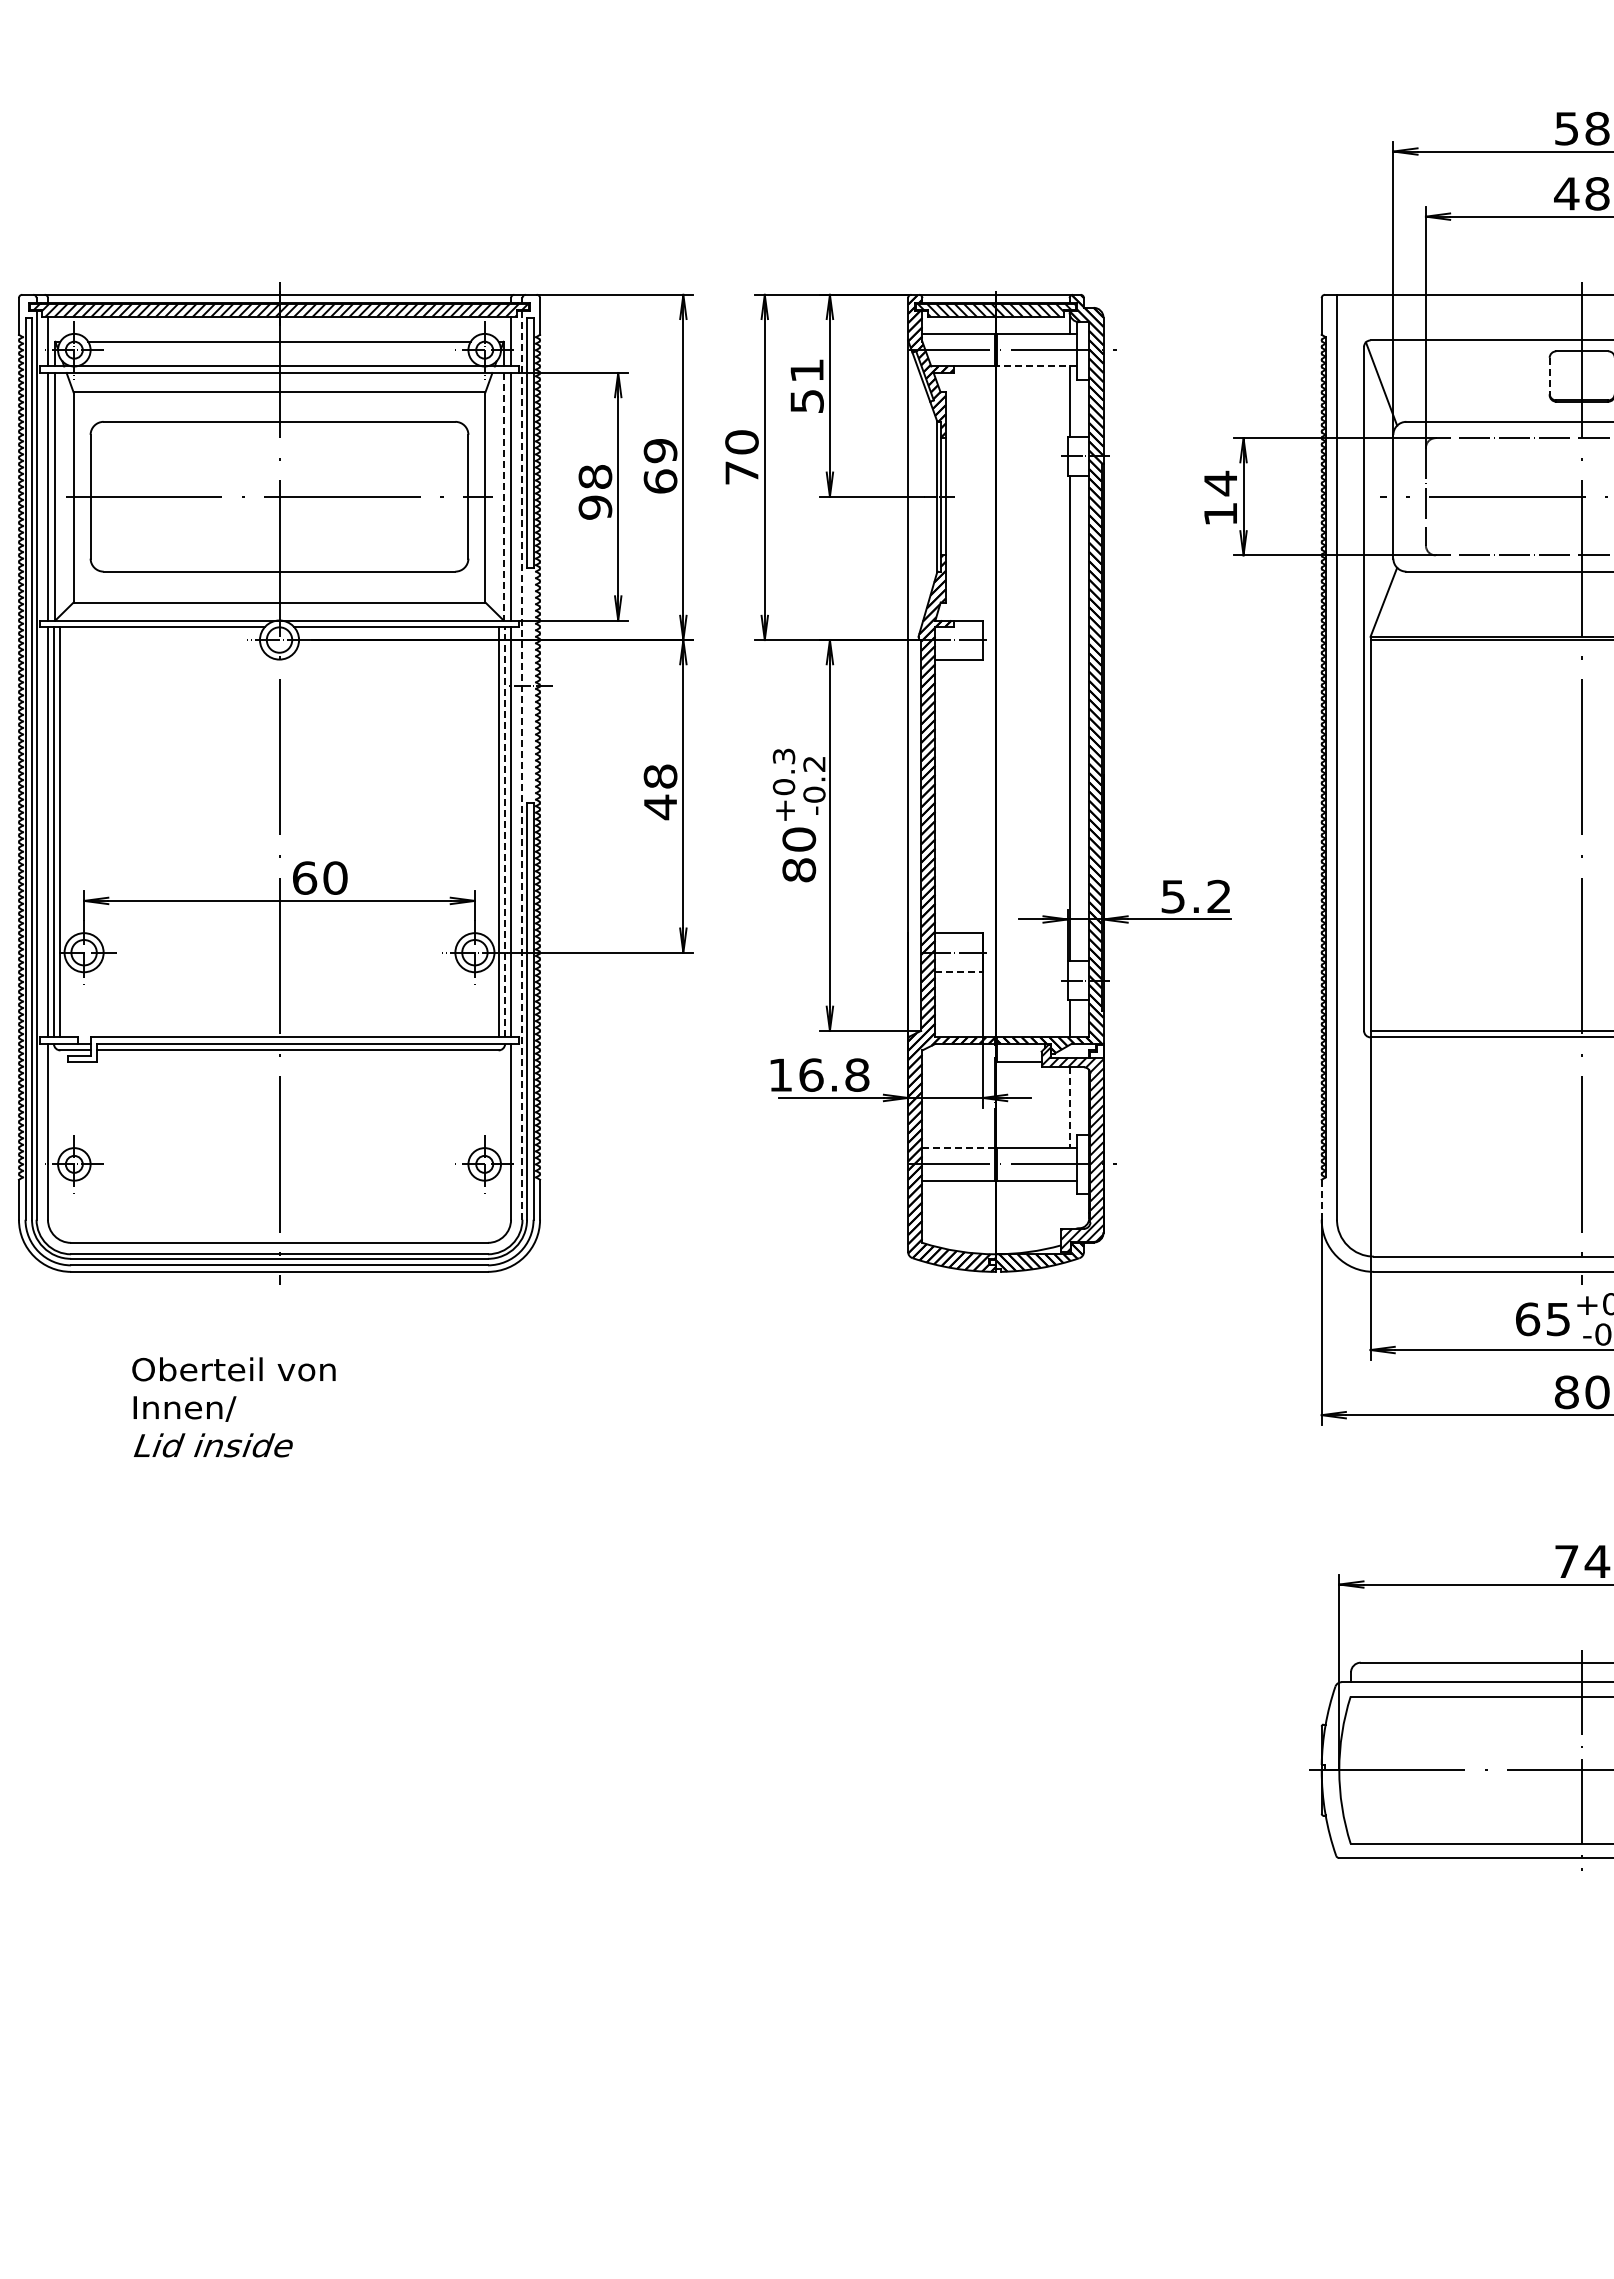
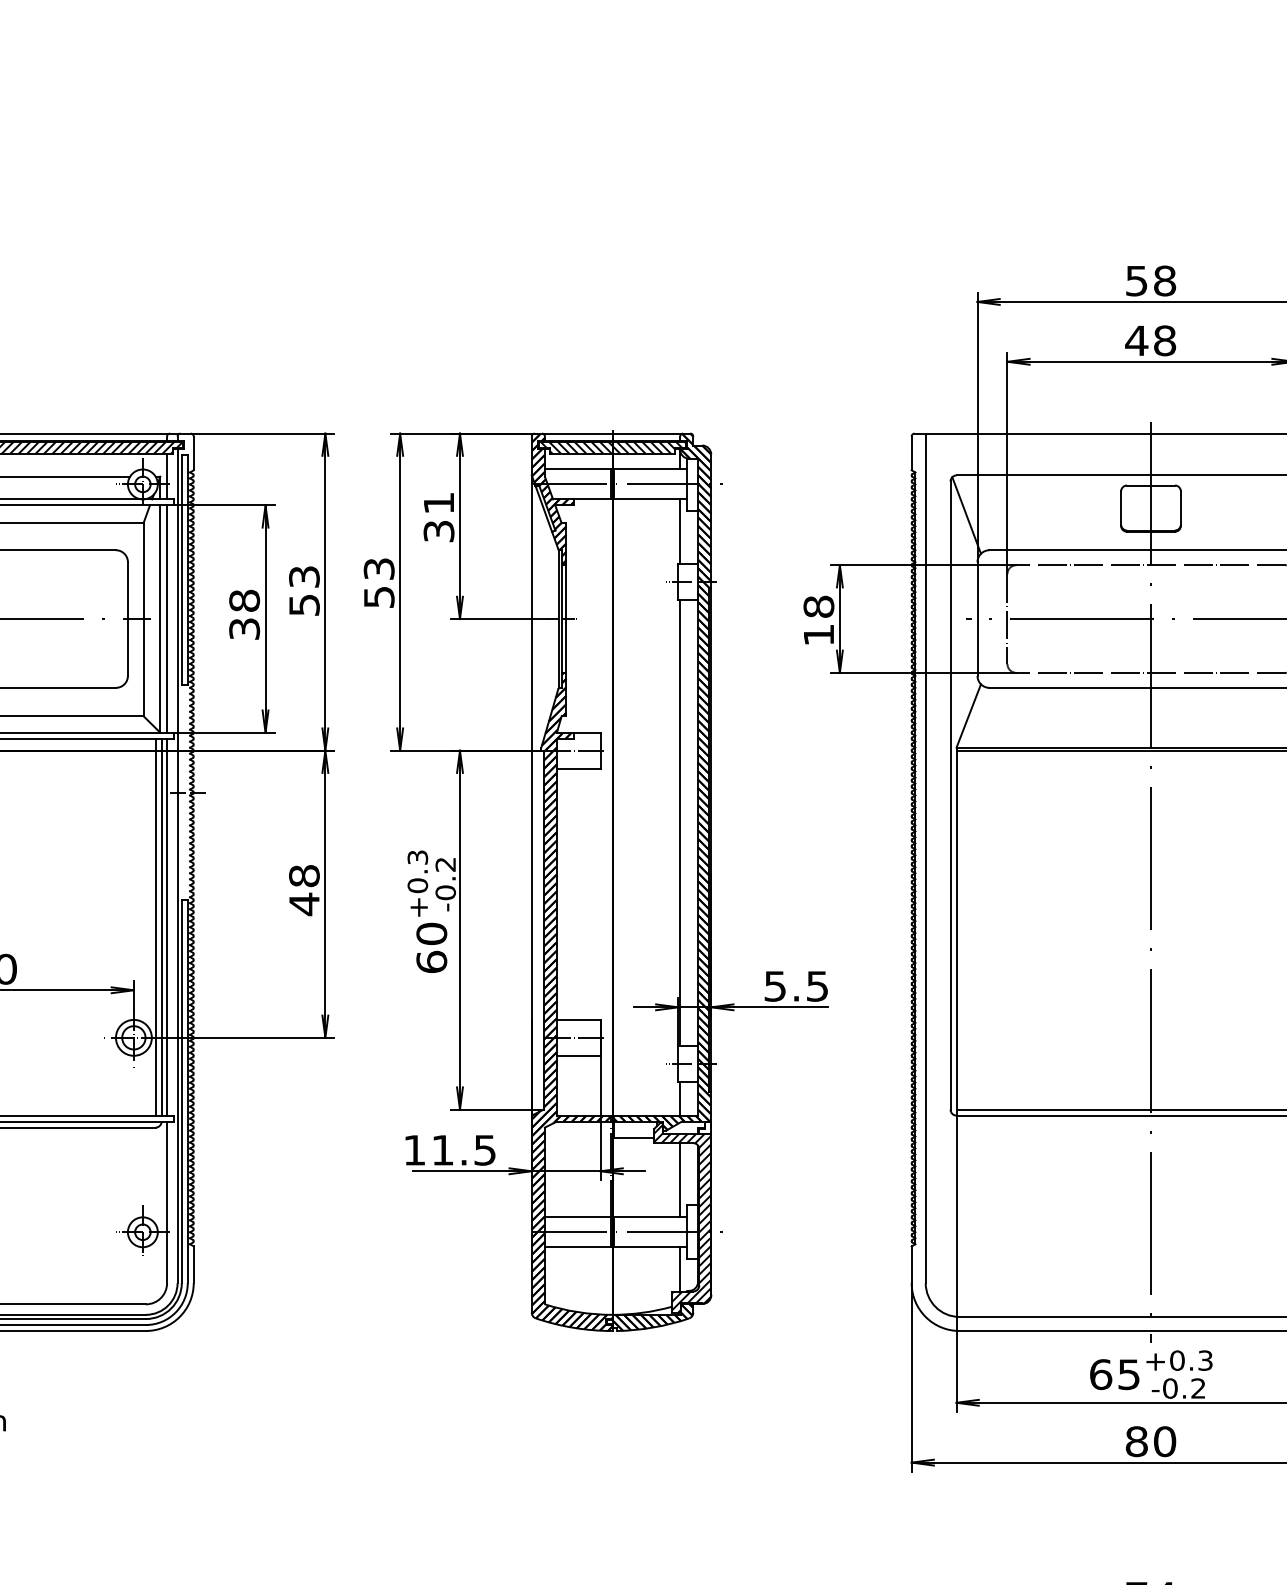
line: (1036, 366) -> (649, 499), dashed -> solid
line: (1549, 376) -> (1120, 508), dashed -> solid
text: (806, 401) -> (438, 531), 51 -> 31
text: (741, 457) -> (378, 582), 70 -> 53
text: (660, 466) -> (304, 591), 69 -> 53
text: (1220, 483) -> (818, 606), 14 -> 18
line: (503, 496) -> (160, 618), dashed -> solid
text: (595, 507) -> (244, 628), 98 -> 38
line: (522, 764) -> (177, 864), dashed -> solid
line: (505, 831) -> (161, 926), dashed -> solid
text: (798, 870) -> (431, 962), 80 -> 60
text: (1218, 896) -> (816, 986), 5.2 -> 5.5
line: (959, 972) -> (578, 1056), dashed -> solid
text: (834, 1074) -> (464, 1149), 16.8 -> 11.5
line: (1069, 1108) -> (680, 1180), dashed -> solid
line: (959, 1148) -> (578, 1217), dashed -> solid
line: (1321, 1200) -> (911, 1265), dashed -> solid
line: (1069, 1204) -> (680, 1269), added

